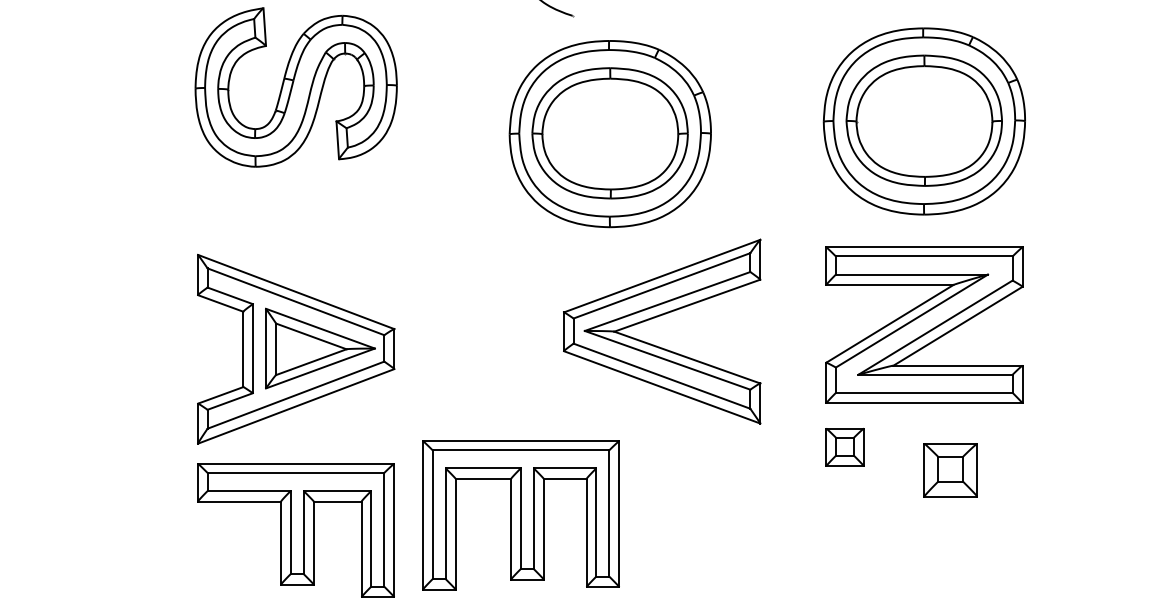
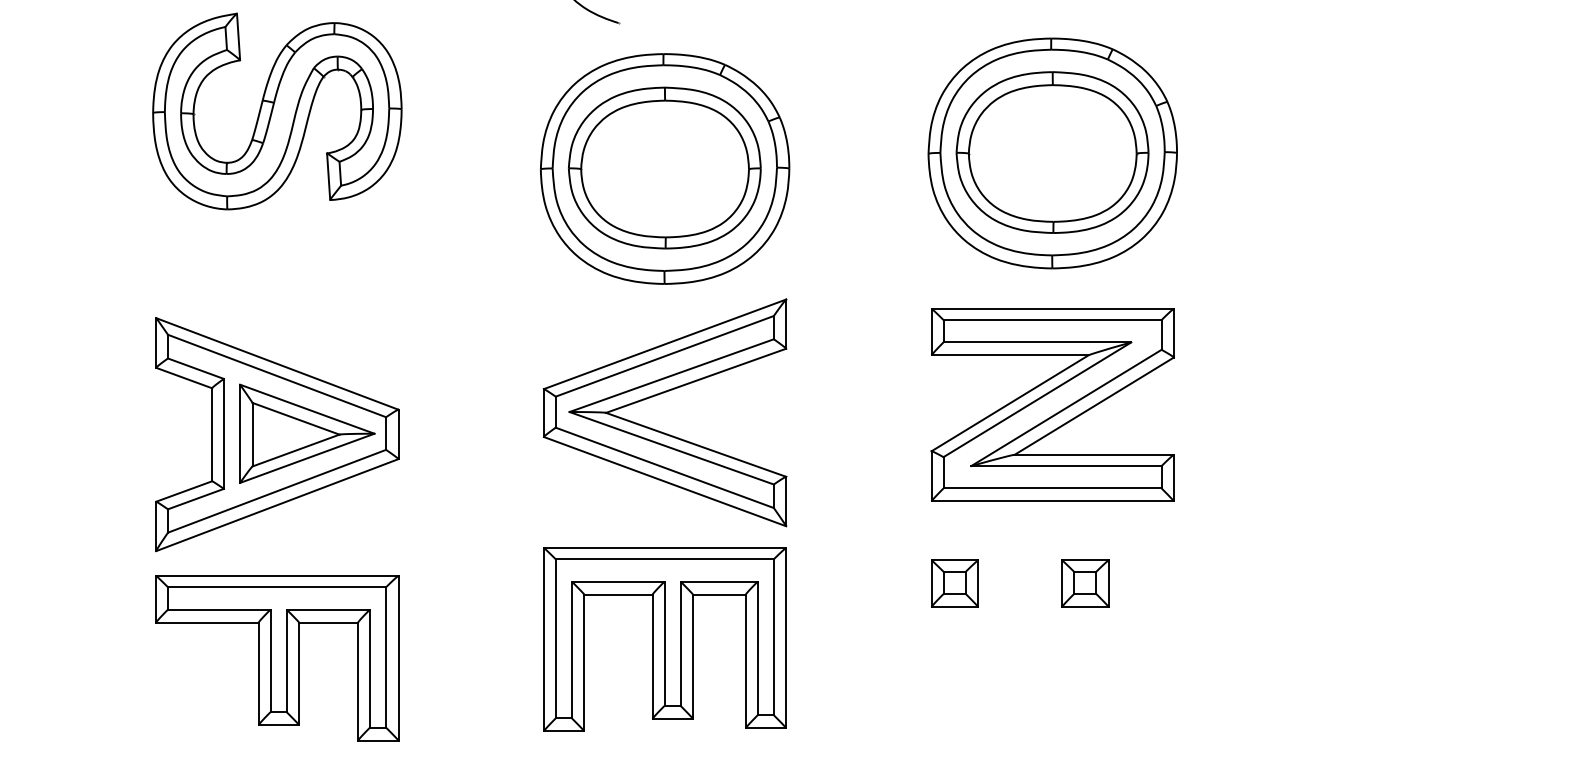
part: (656, 317) -> (658, 395), moved
part: (844, 447) -> (954, 583), moved
part: (950, 469) -> (1085, 583), size x0.71
part: (520, 515) -> (664, 639), moved

